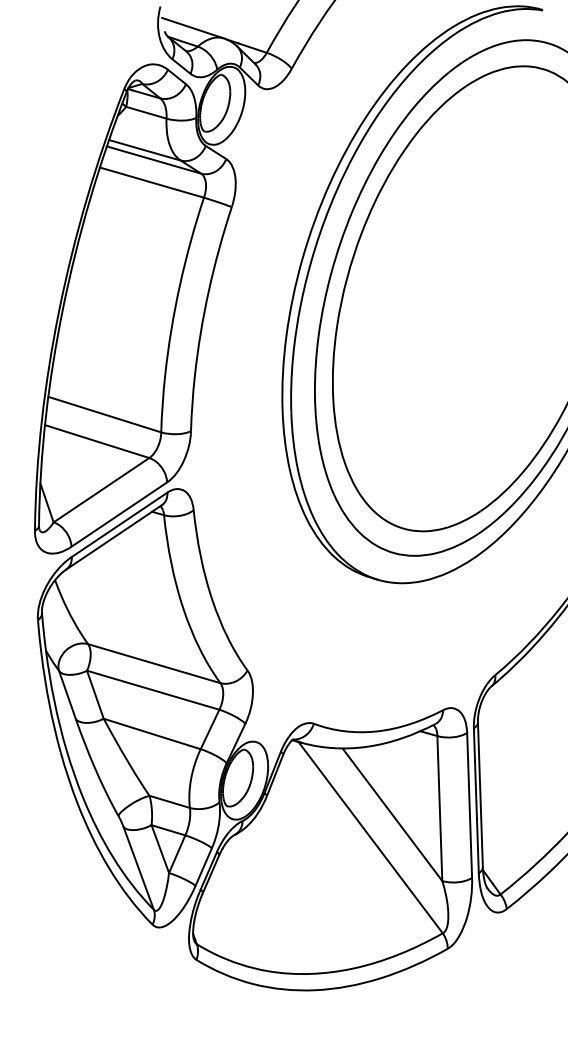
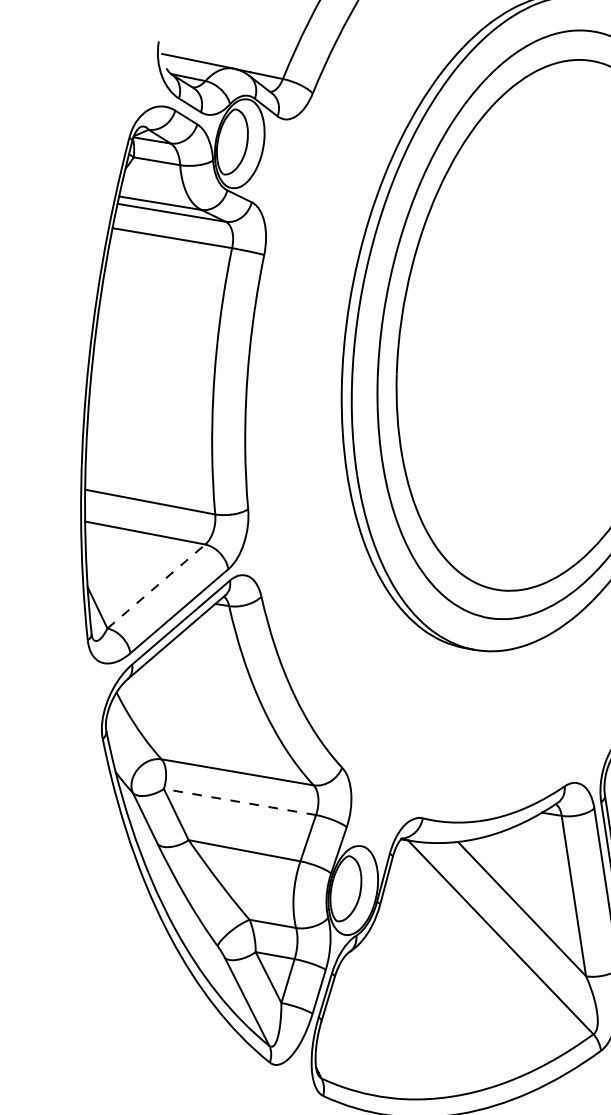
line: (101, 490) -> (156, 586), solid -> dashed
line: (153, 690) -> (240, 802), solid -> dashed

